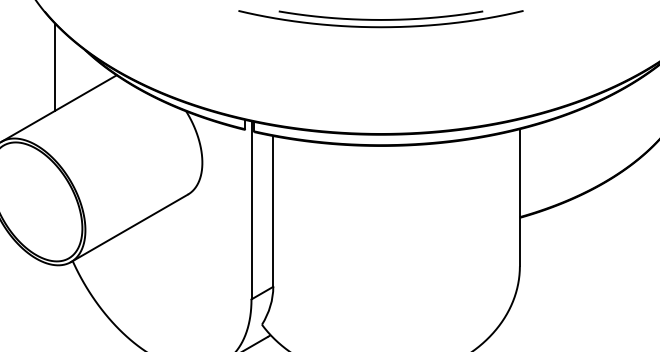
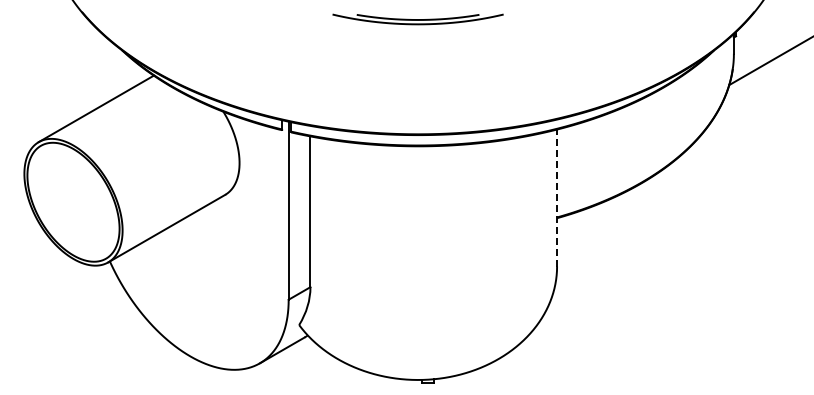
part: (380, 19) -> (417, 19), size x0.6
line: (55, 67) -> (92, 67), removed
line: (520, 198) -> (557, 198), solid -> dashed

